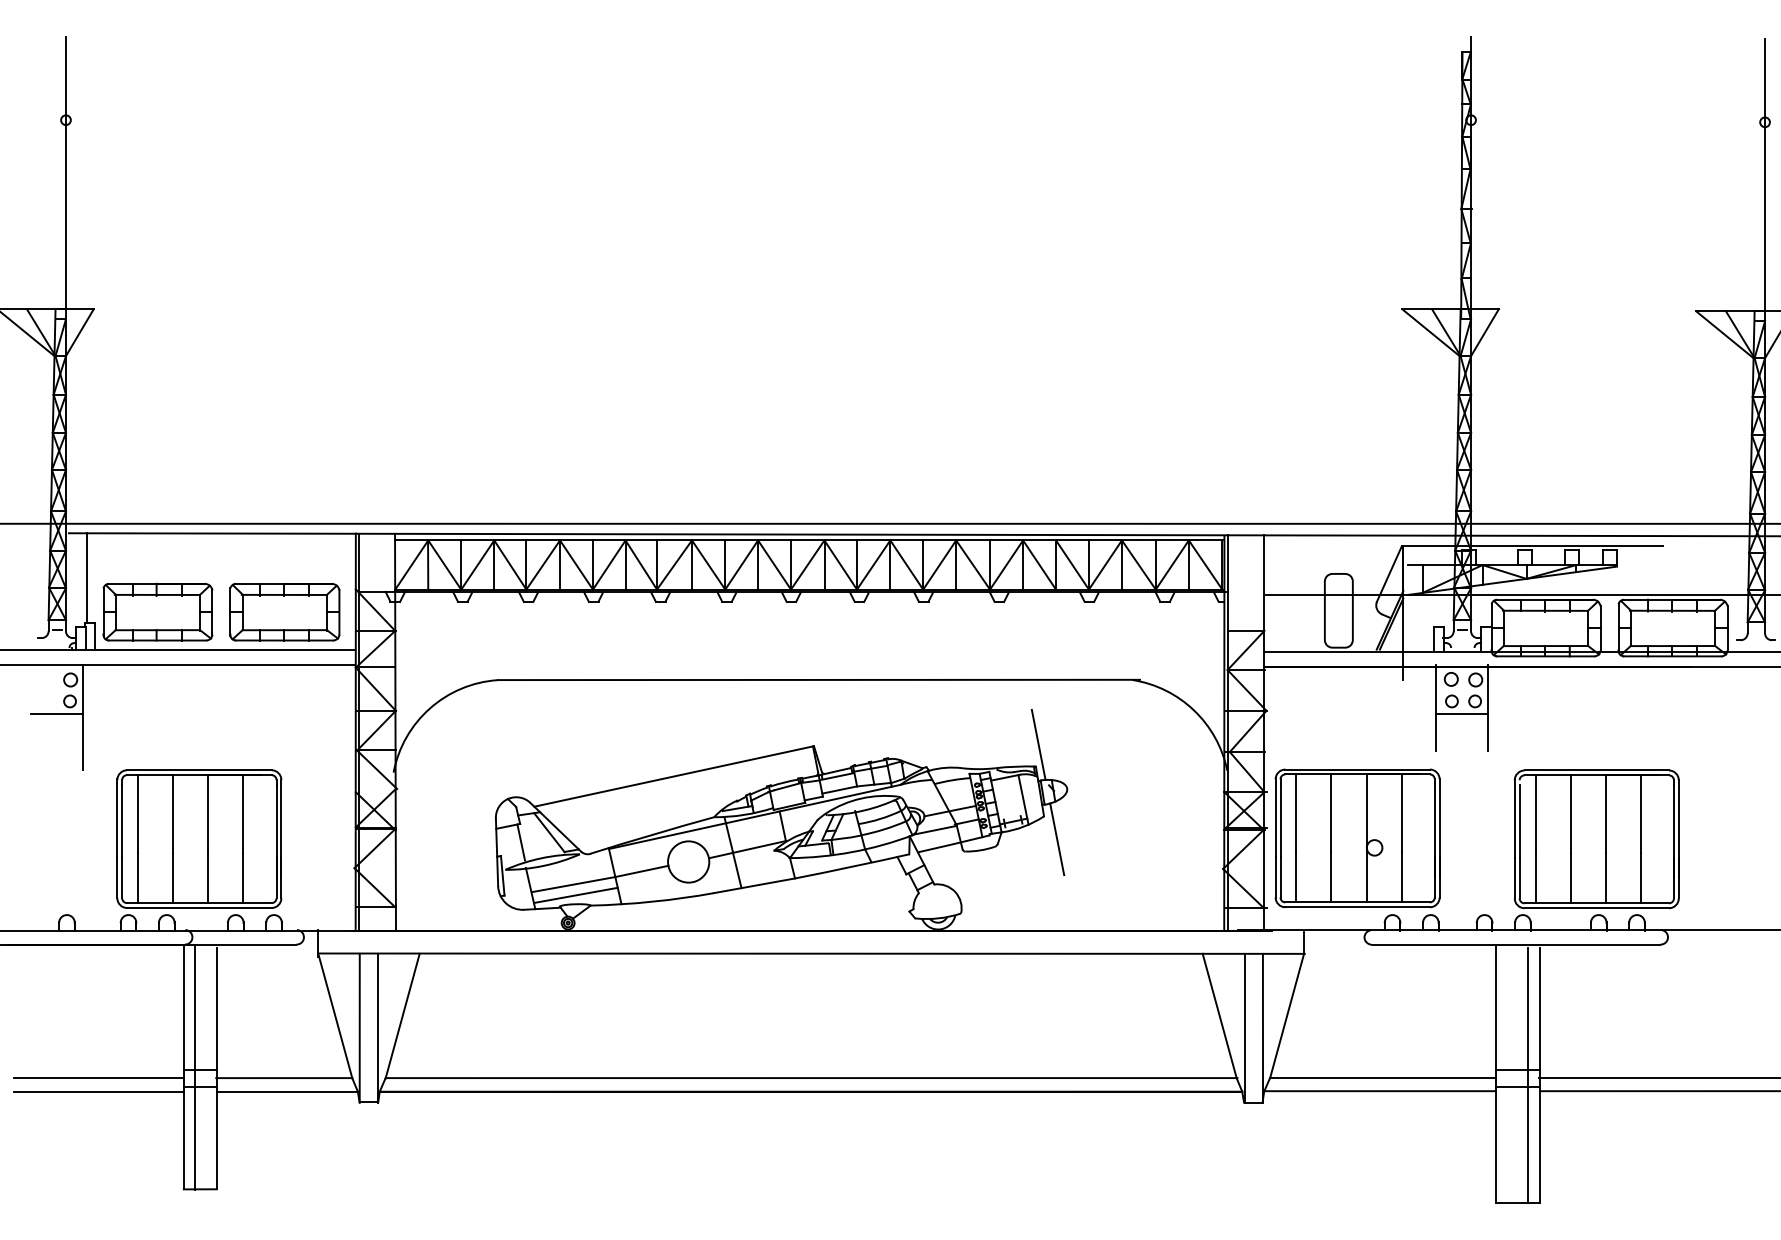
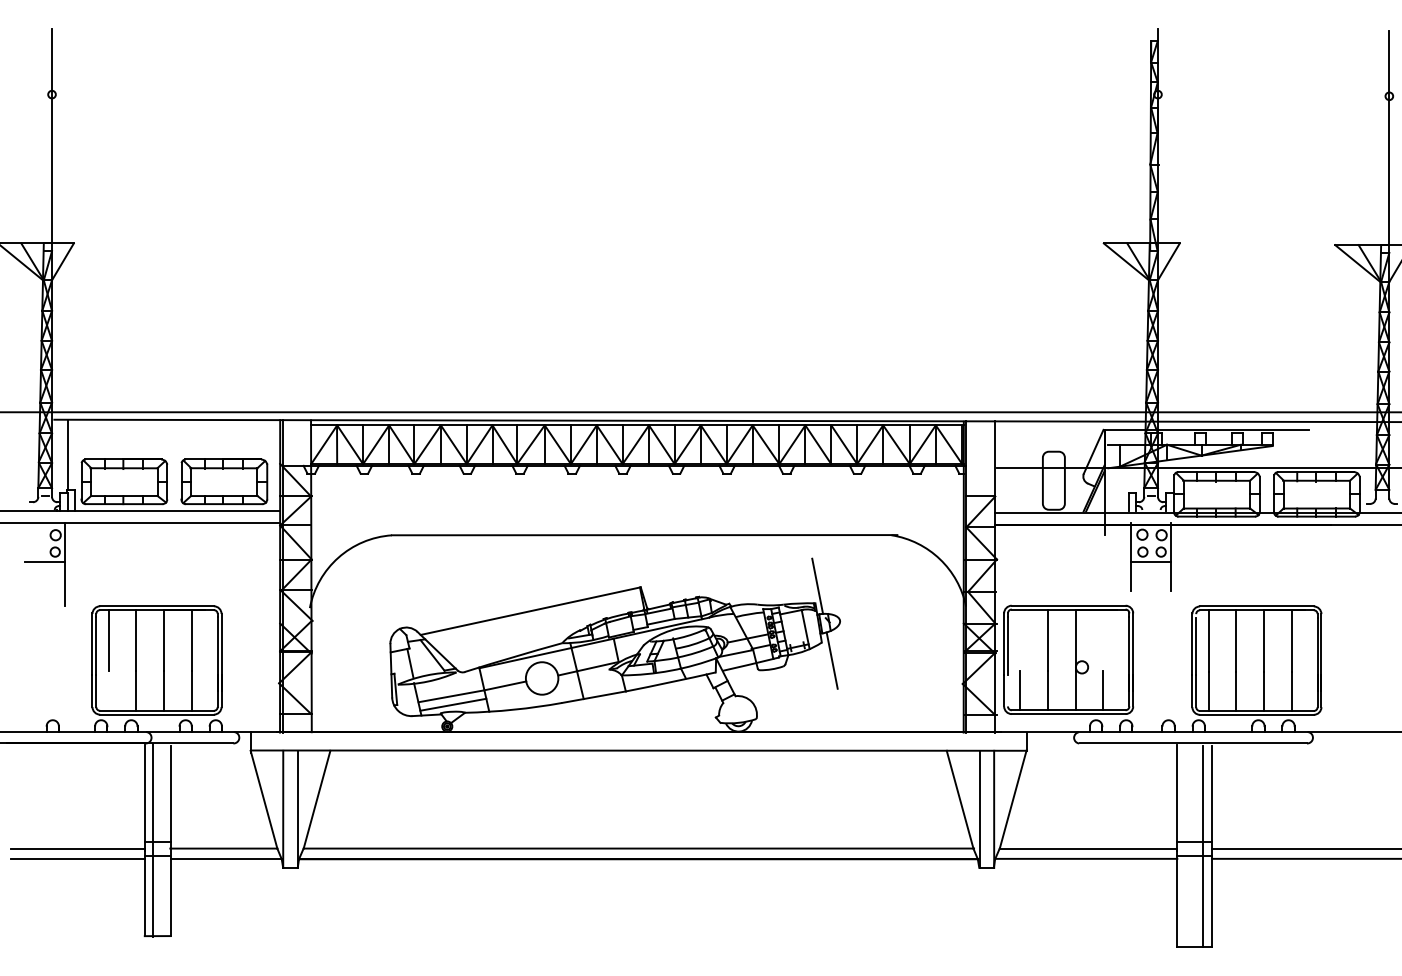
line: (1296, 812) -> (1020, 639), removed
line: (1401, 812) -> (1103, 639), removed
line: (137, 877) -> (108, 690), removed
line: (1279, 877) -> (1007, 690), removed

